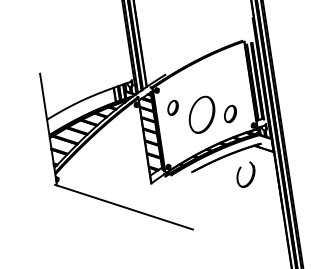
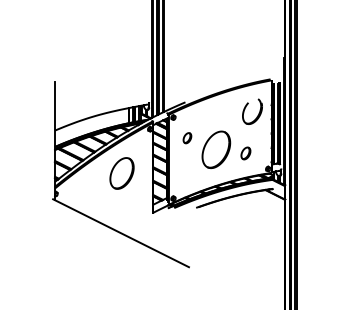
part: (173, 108) -> (187, 138), size x0.71
part: (230, 114) -> (245, 153), size x0.71
part: (115, 150) -> (121, 173), added
part: (251, 175) -> (258, 113), moved

